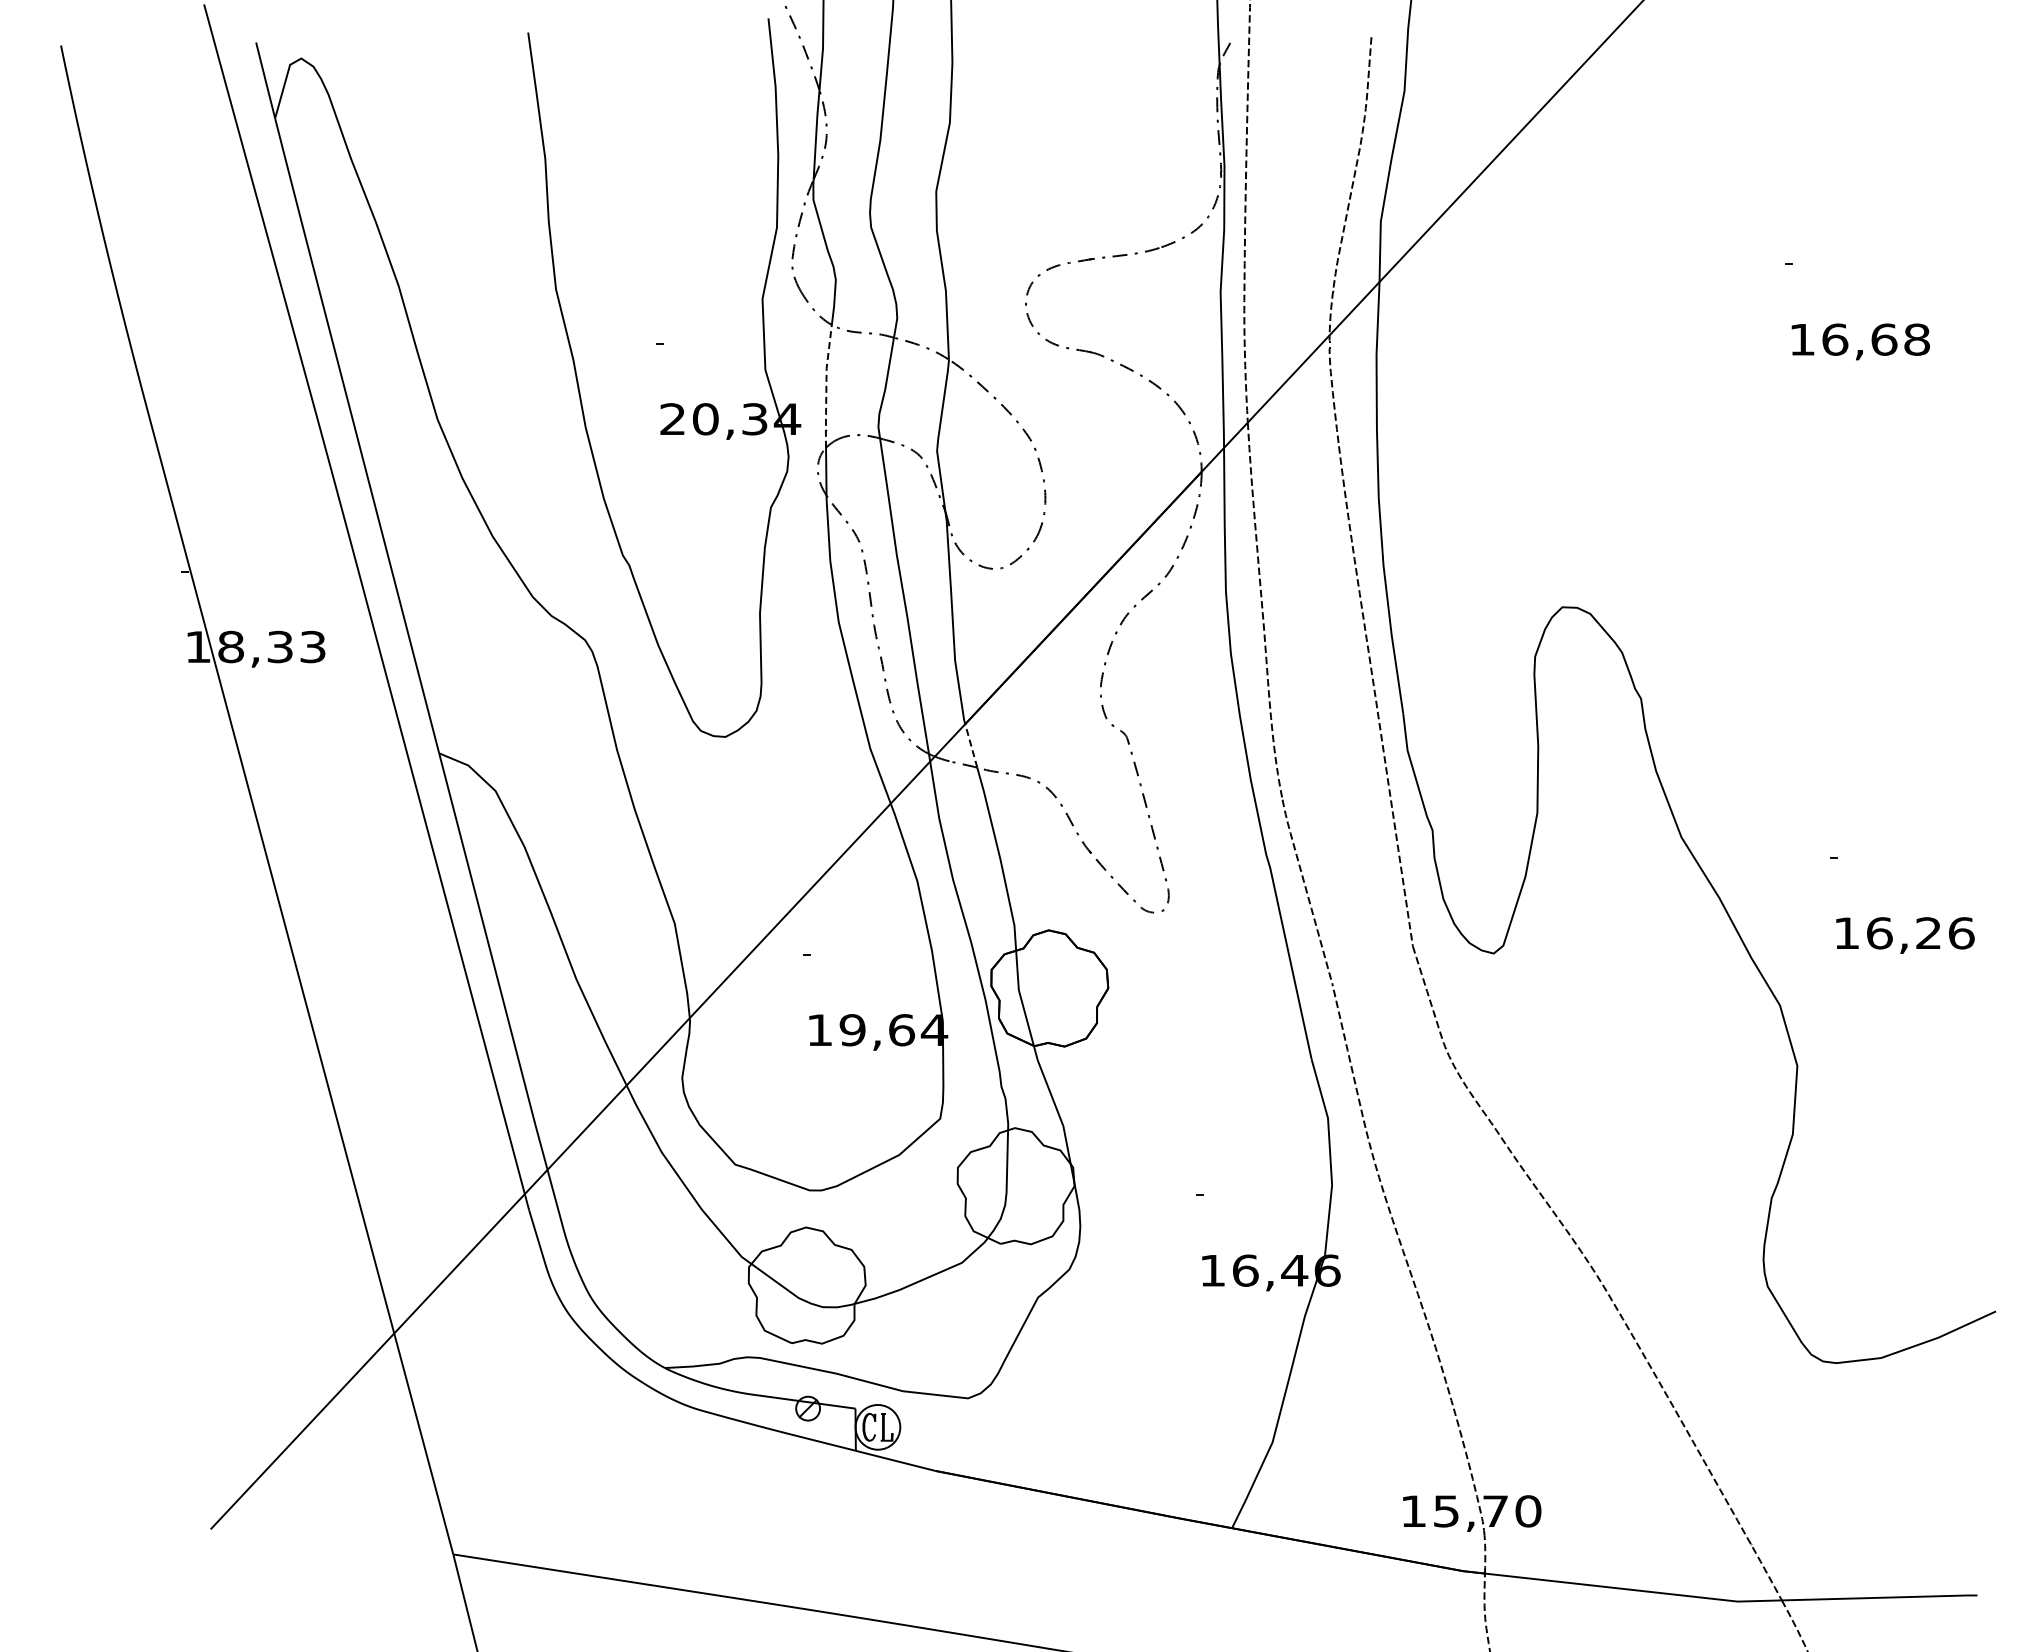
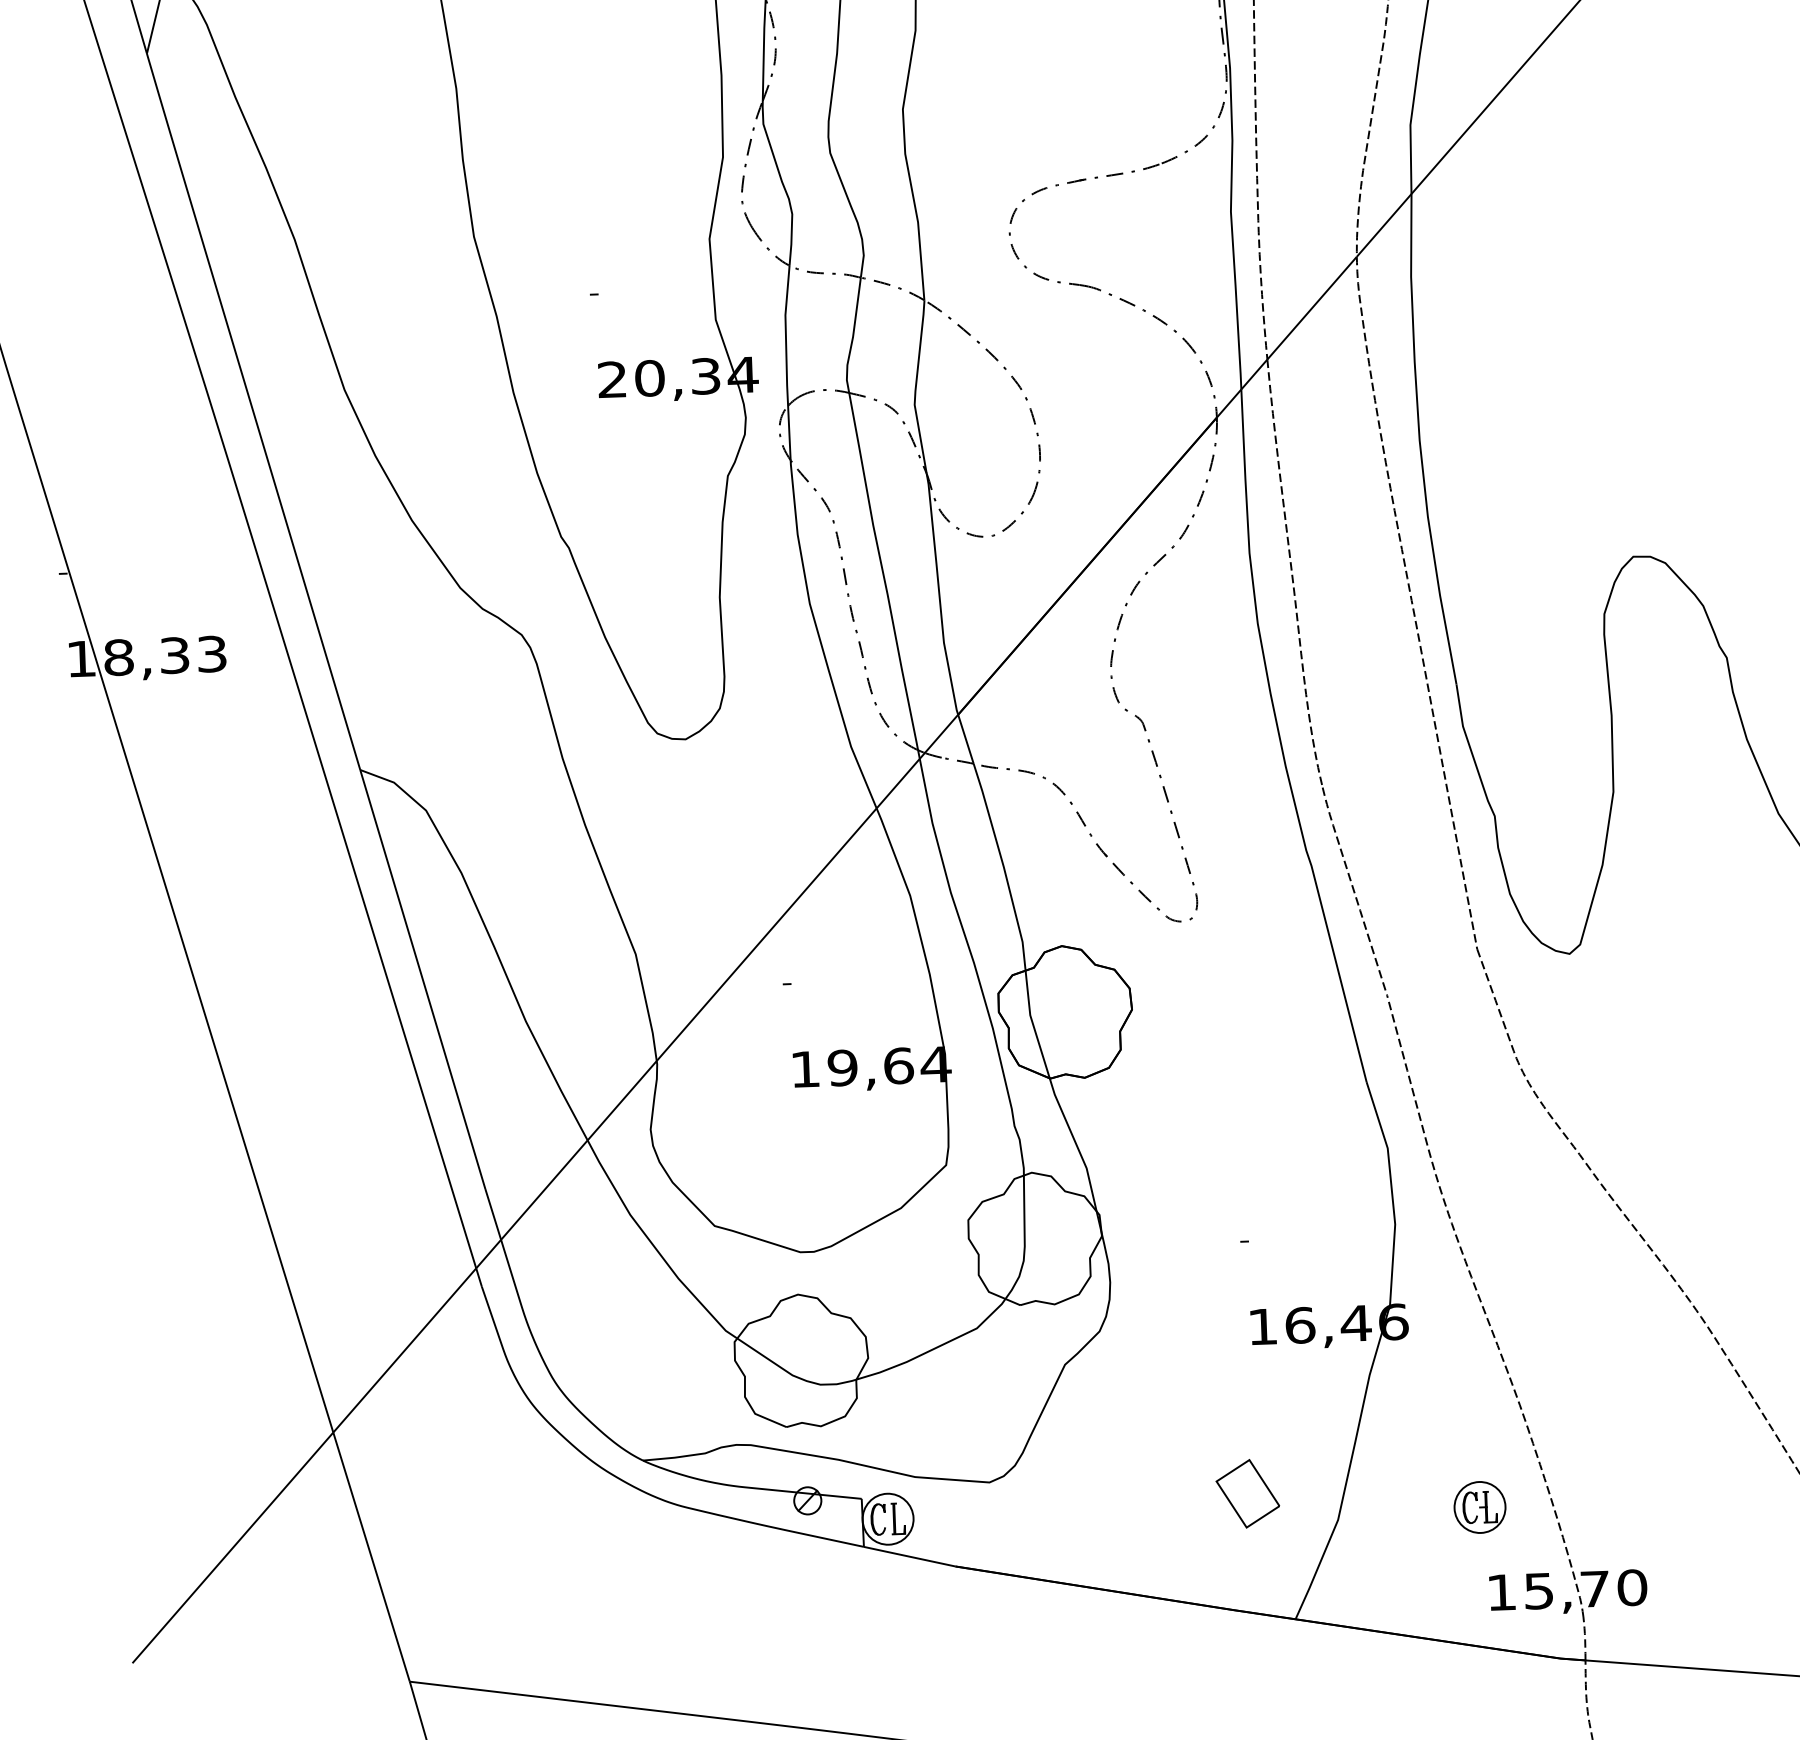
line: (826, 386) -> (786, 336), dashed -> solid
line: (971, 745) -> (966, 738), dashed -> solid
part: (1194, 1416) -> (1248, 1493), added
part: (1397, 1435) -> (1480, 1506), added

